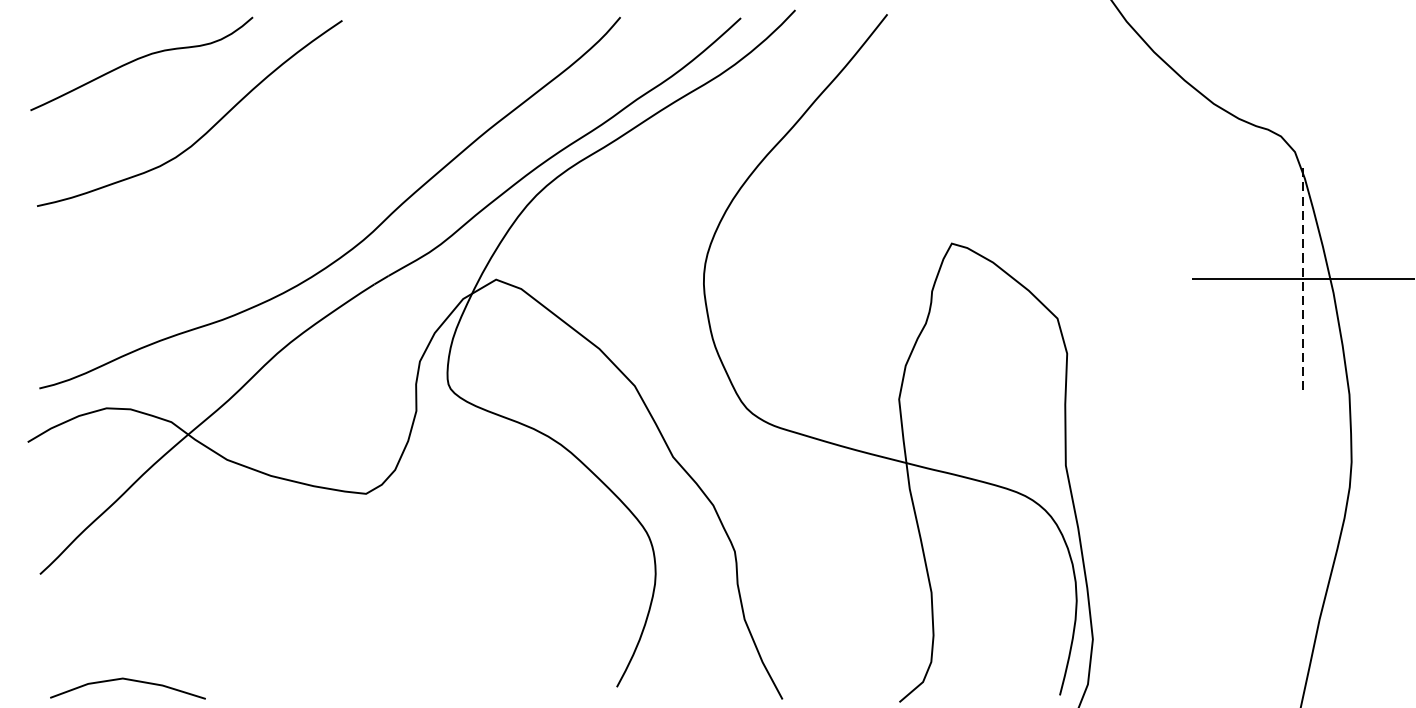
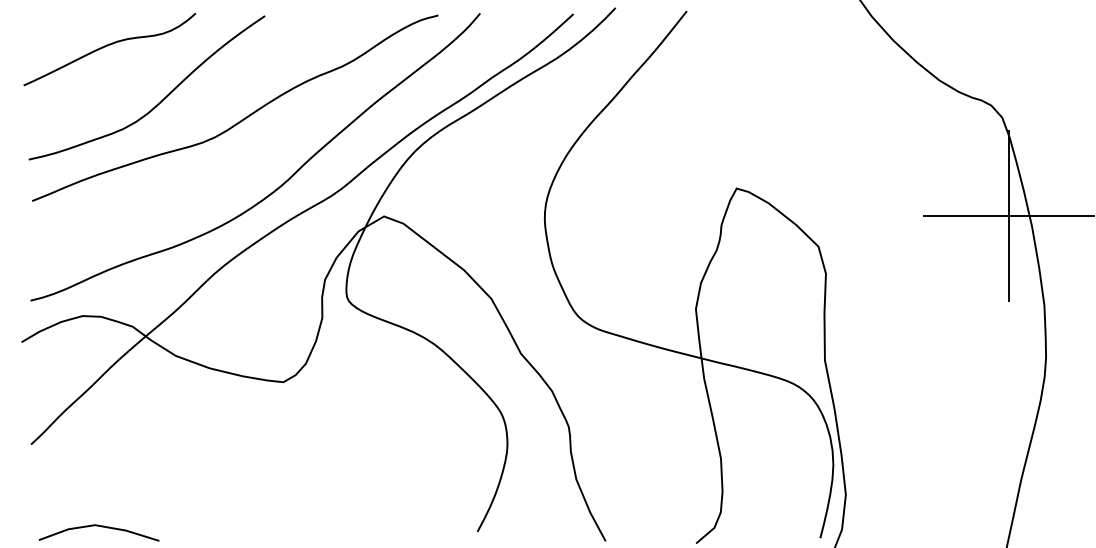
curve: (311, 154) -> (241, 119), added
line: (1303, 278) -> (1008, 215), dashed -> solid

